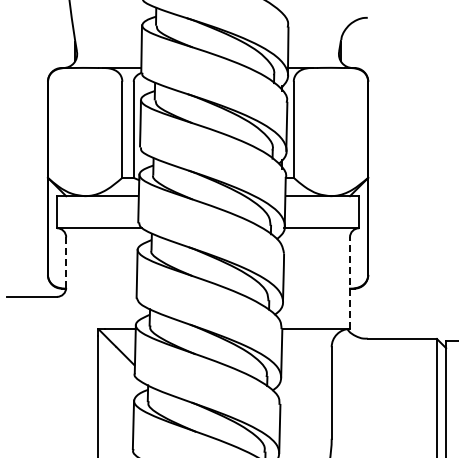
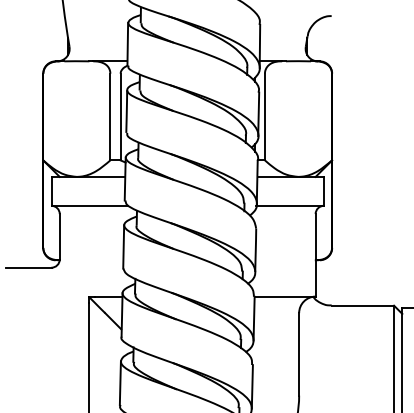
line: (66, 263) -> (60, 237), dashed -> solid
line: (350, 283) -> (316, 255), dashed -> solid

